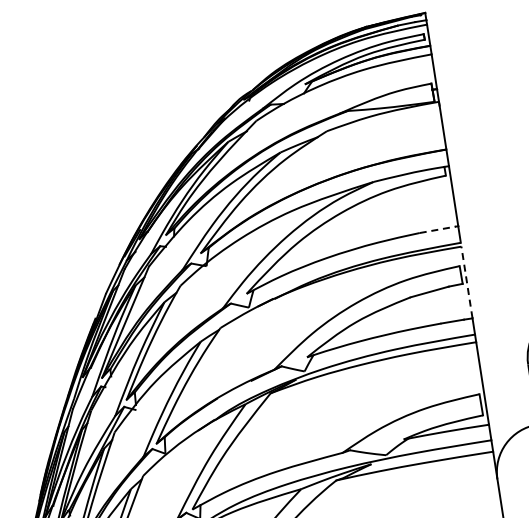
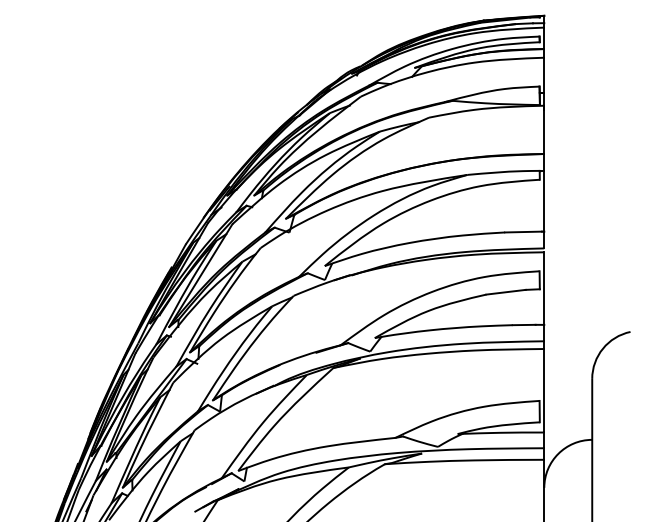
line: (438, 230) -> (524, 232), dashed -> solid
line: (467, 281) -> (544, 287), dashed -> solid

